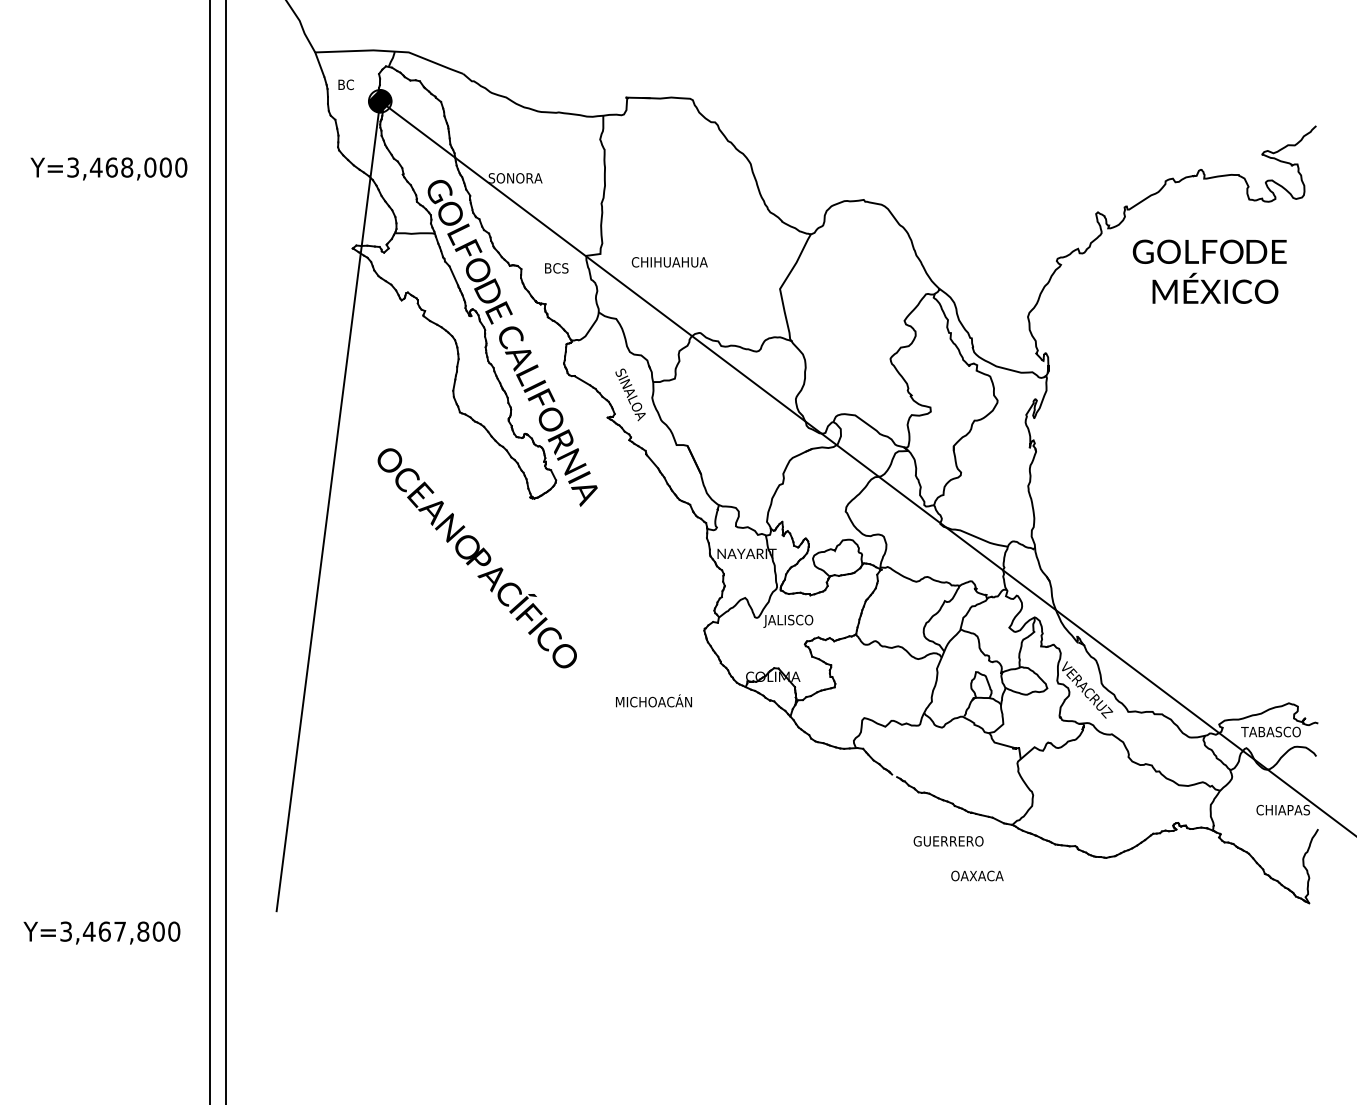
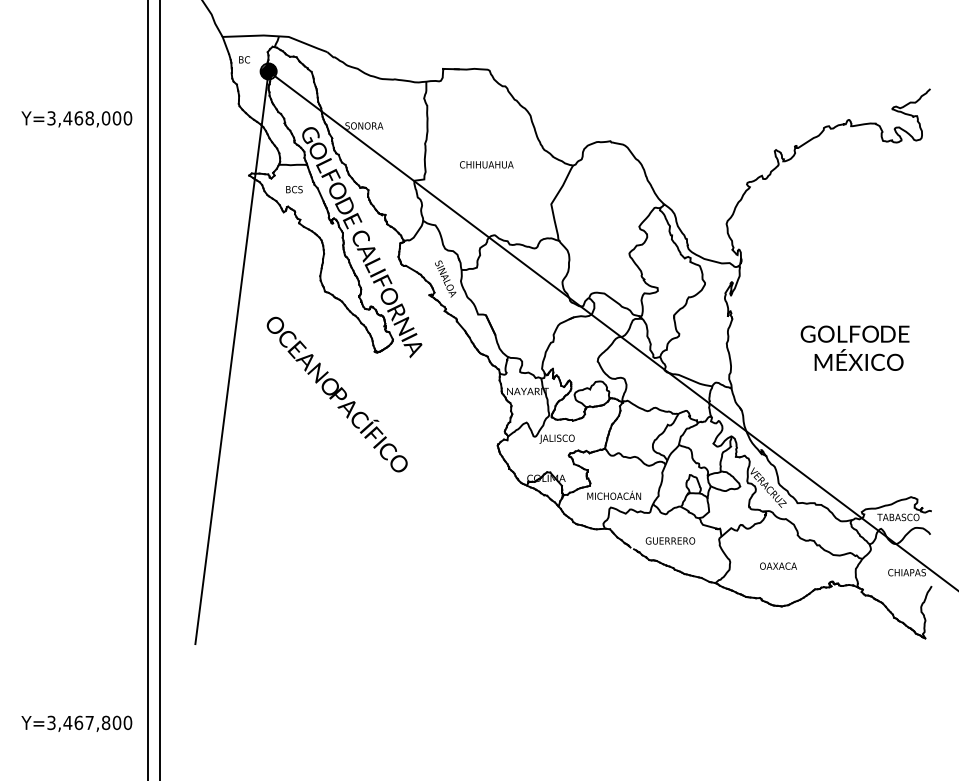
text: (669, 262) -> (486, 164), moved
text: (556, 268) -> (294, 189), moved
text: (1209, 271) -> (854, 348), moved
text: (653, 700) -> (613, 495), moved
text: (948, 841) -> (670, 541), moved
text: (977, 875) -> (778, 565), moved
text: (101, 932) -> (76, 723), moved

